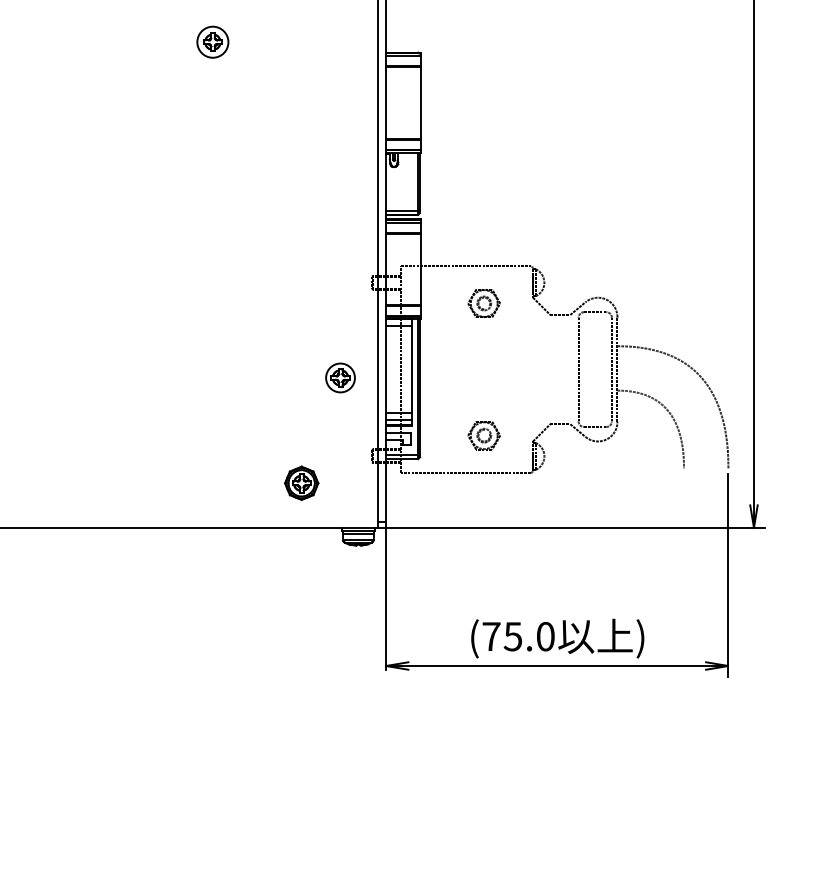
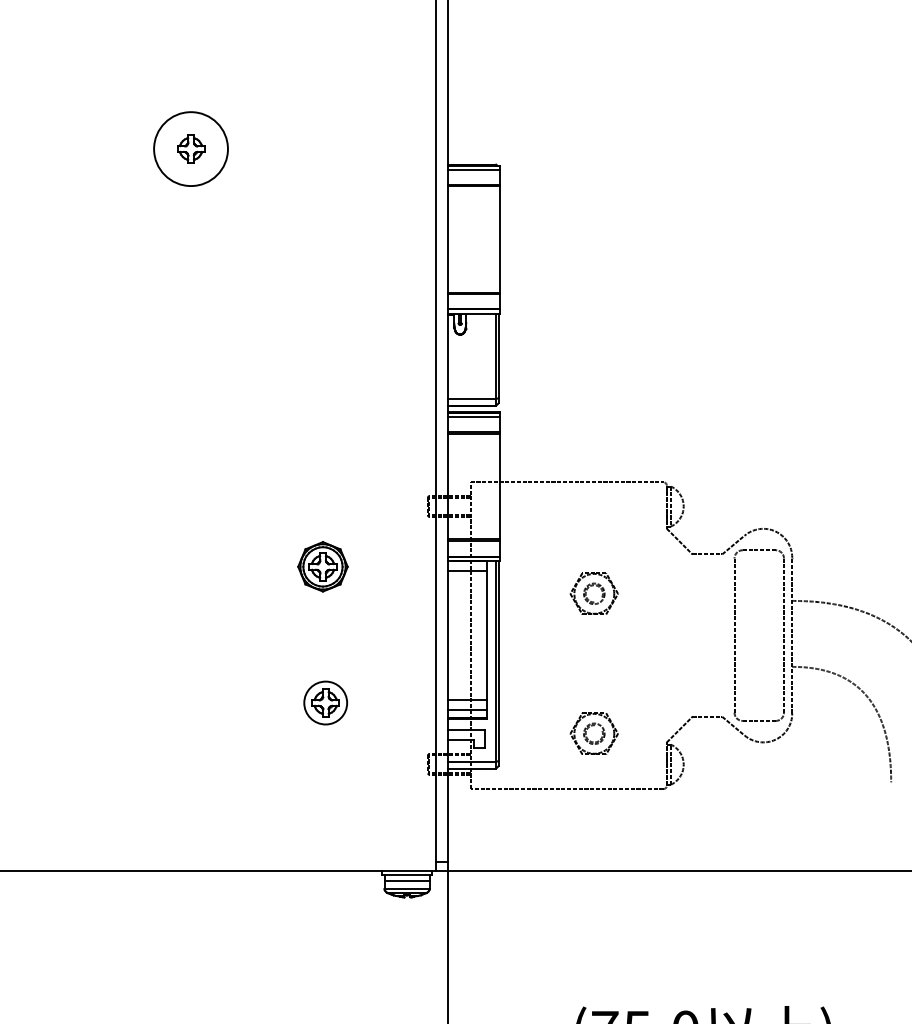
circle: (212, 41) -> (190, 148), size x1.6
part: (483, 303) -> (593, 593), moved
part: (340, 377) -> (325, 702), moved
part: (301, 482) -> (322, 565), moved

